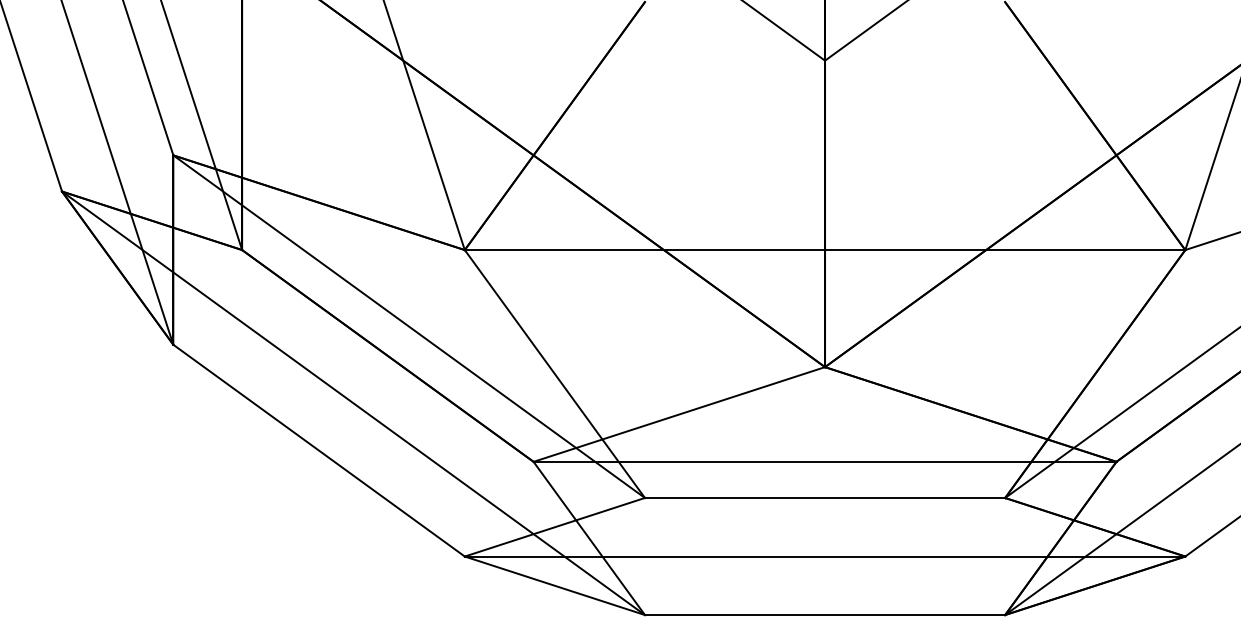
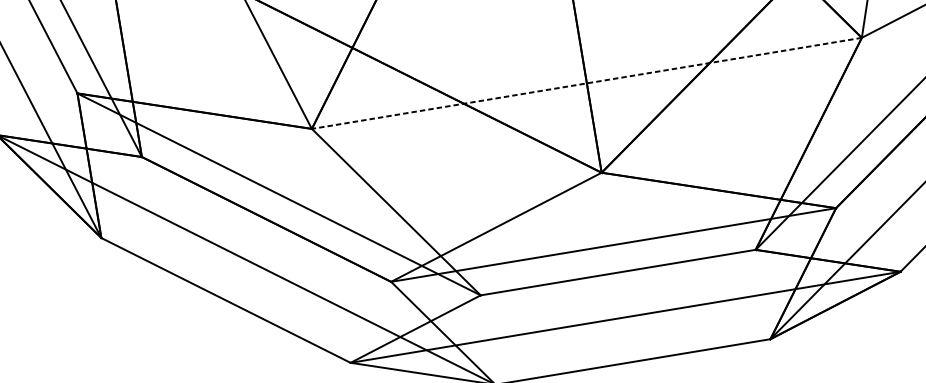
line: (824, 250) -> (586, 83), solid -> dashed

